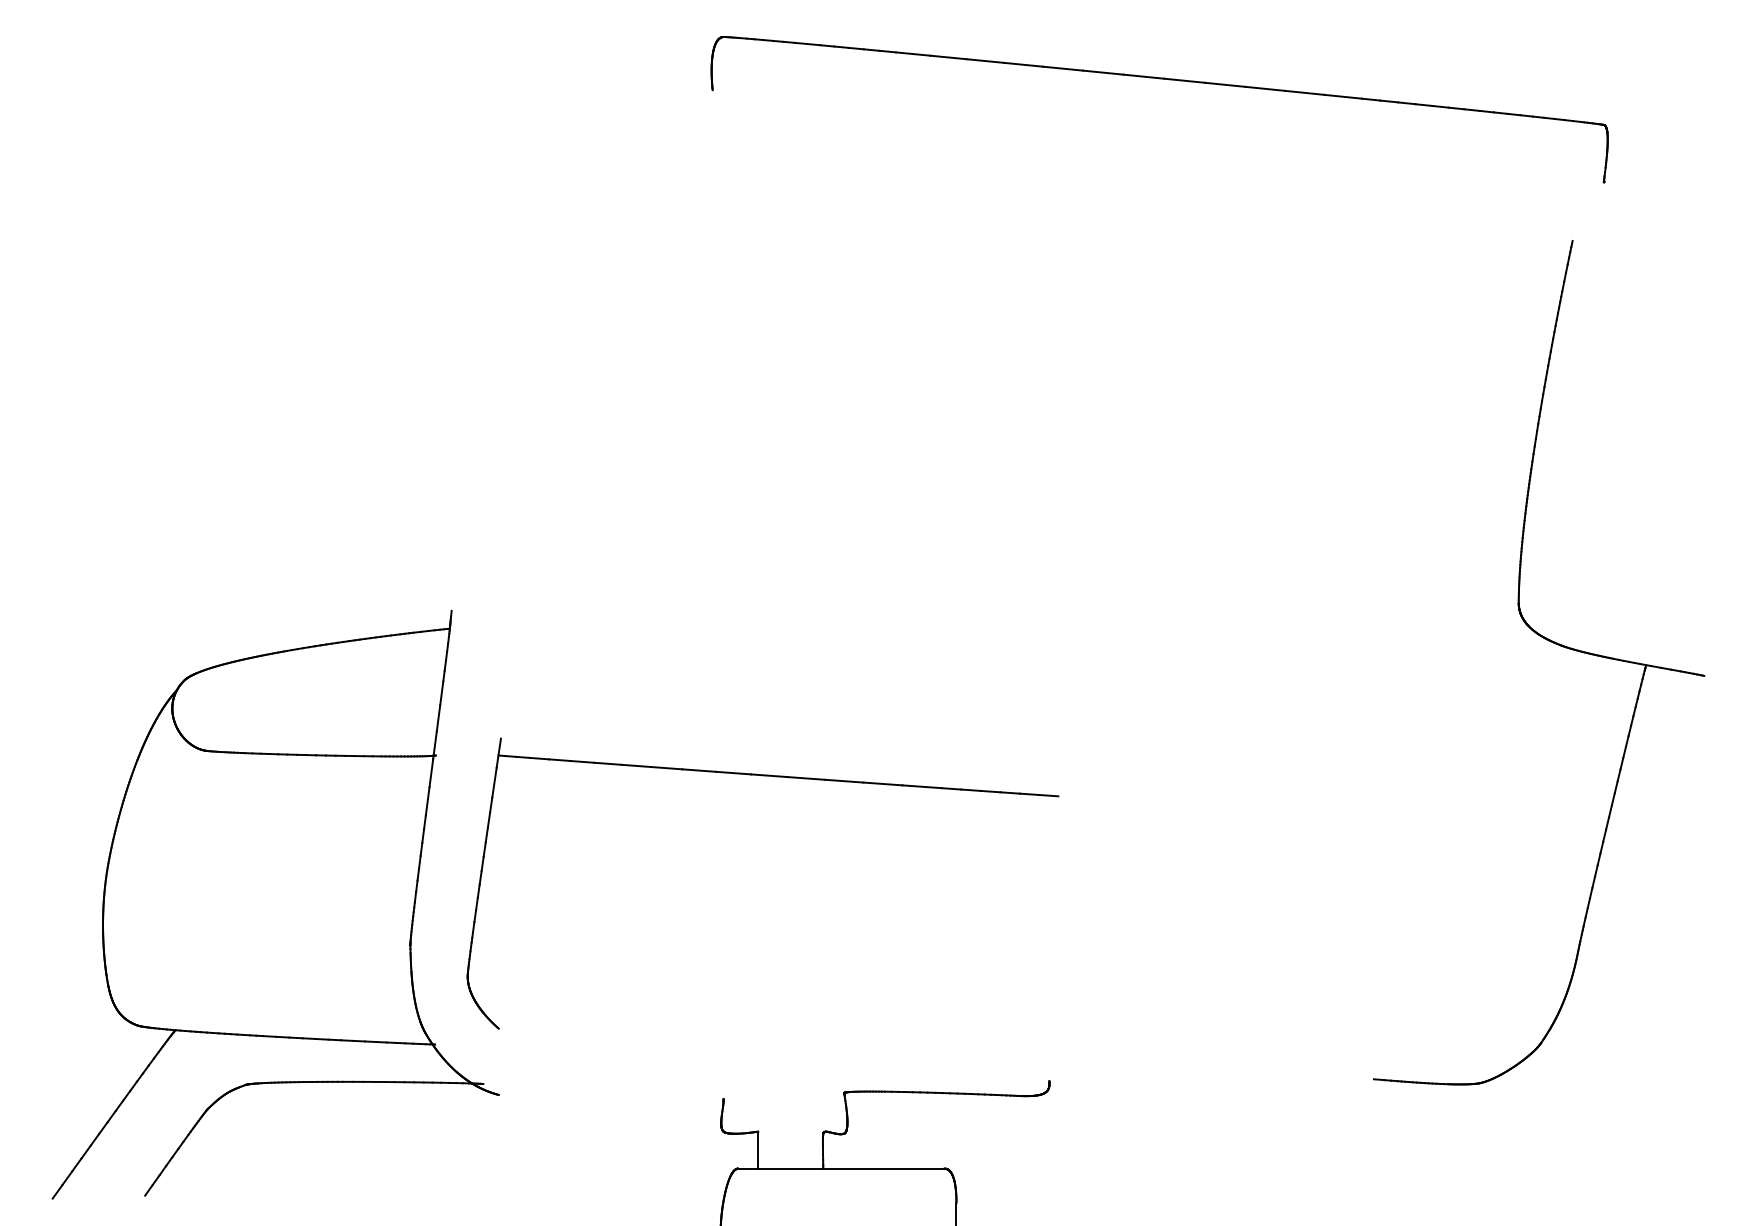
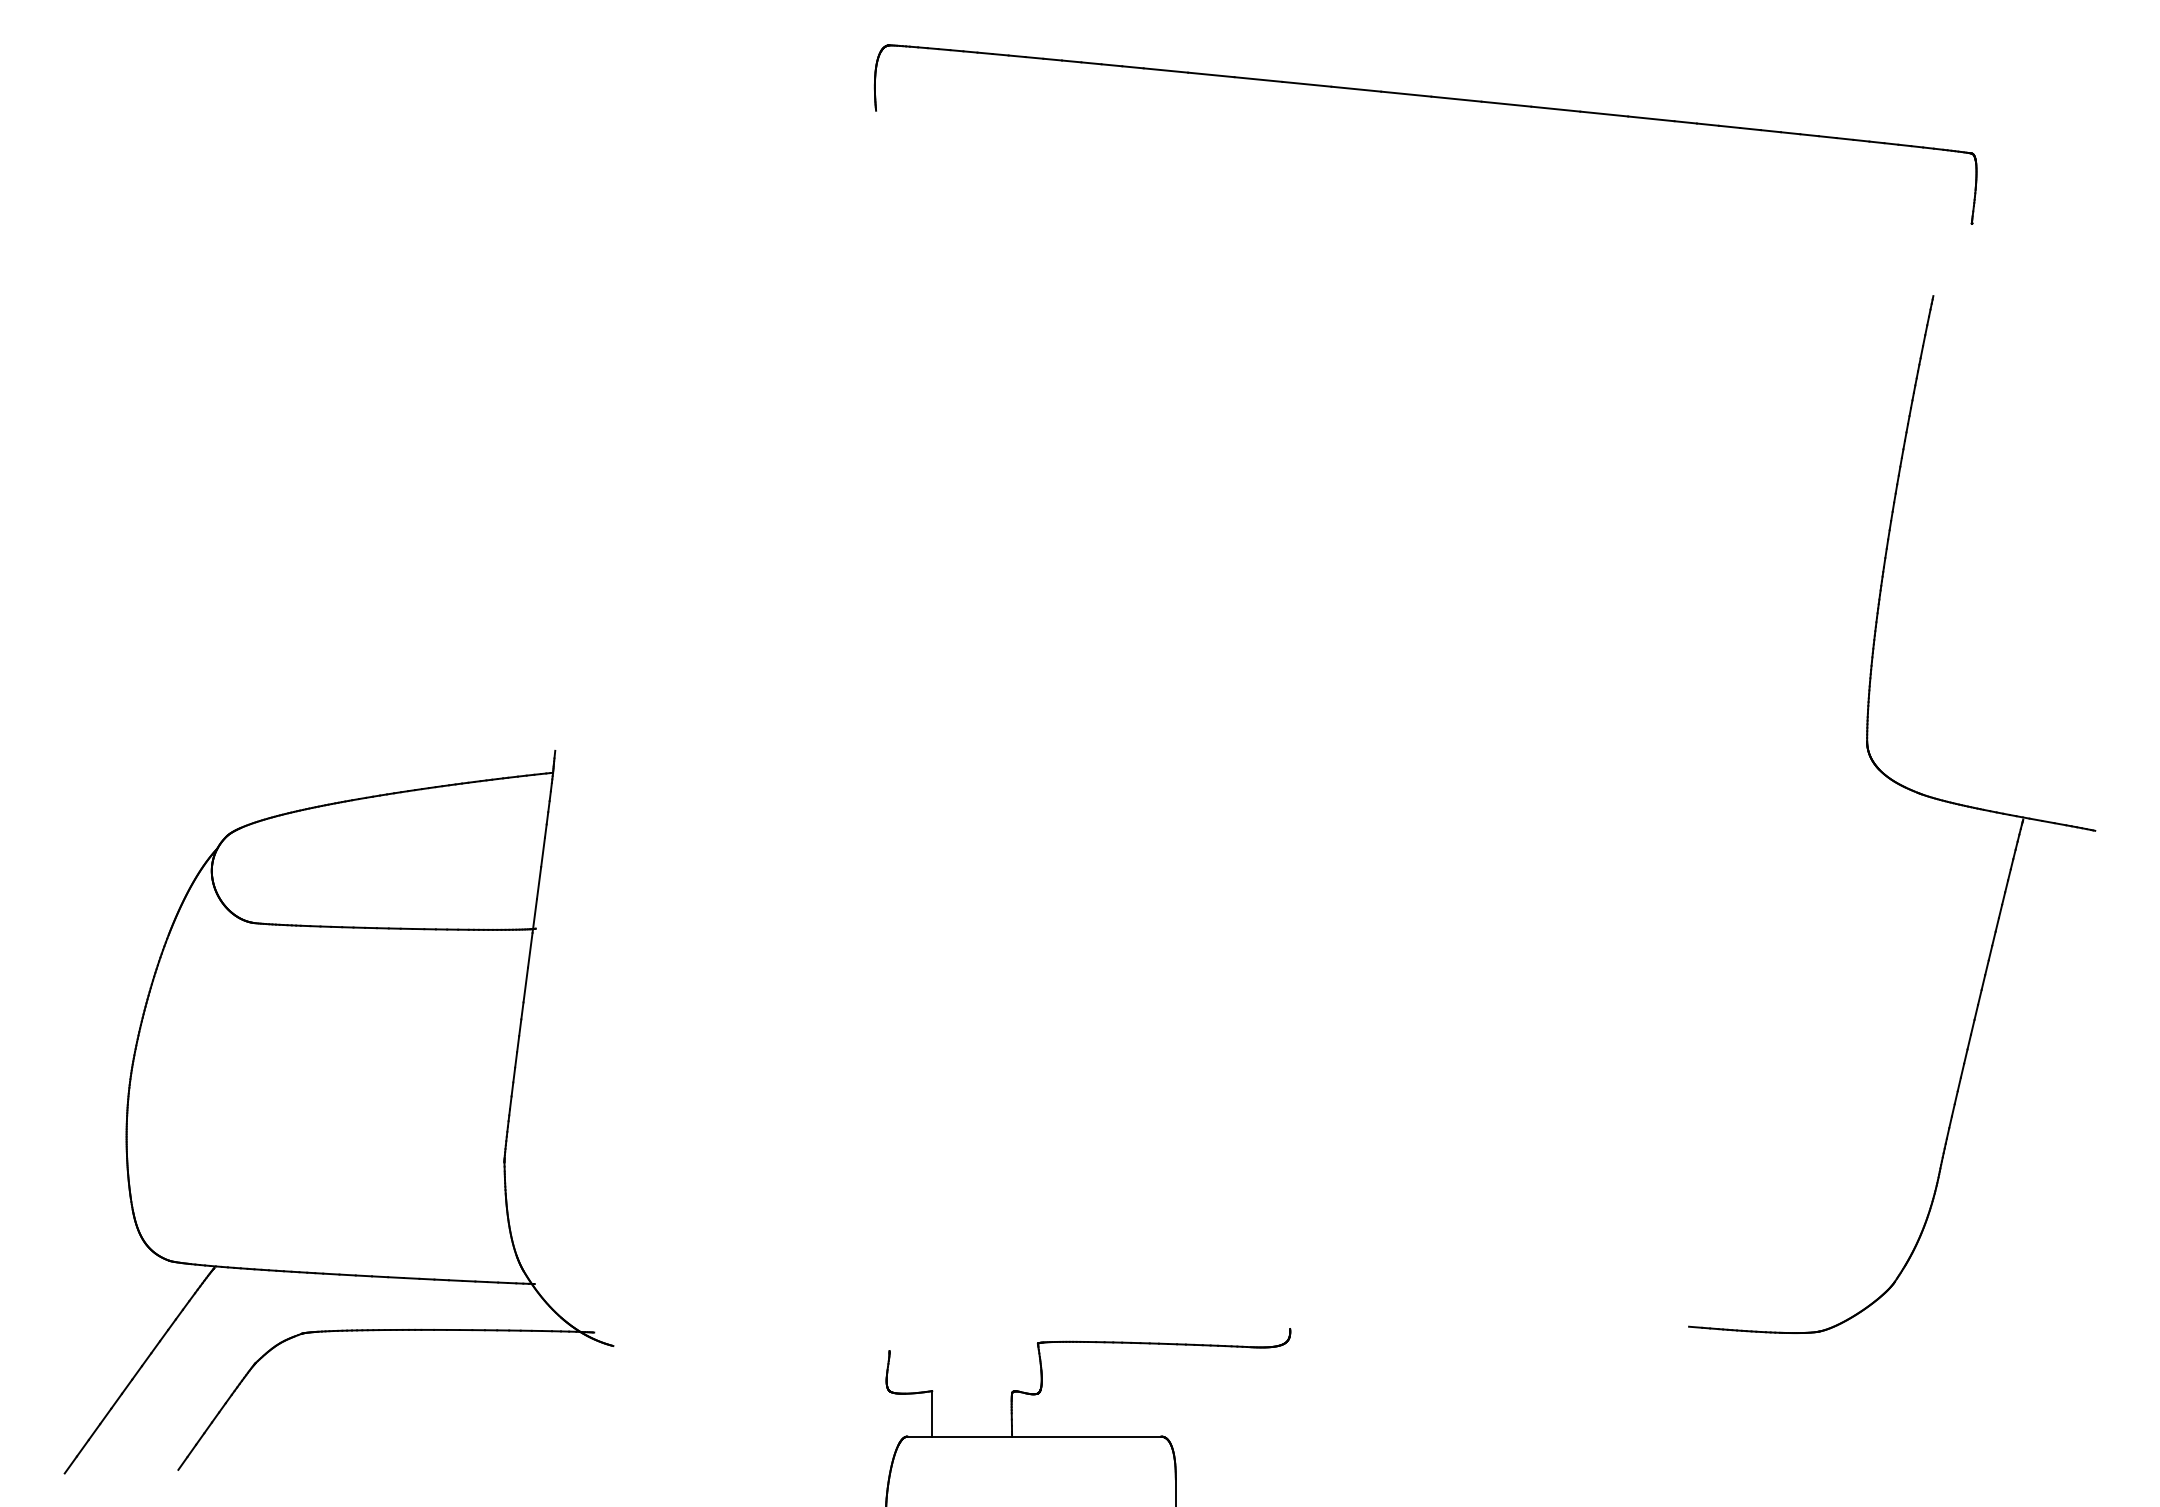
part: (775, 777) -> (953, 955), removed

